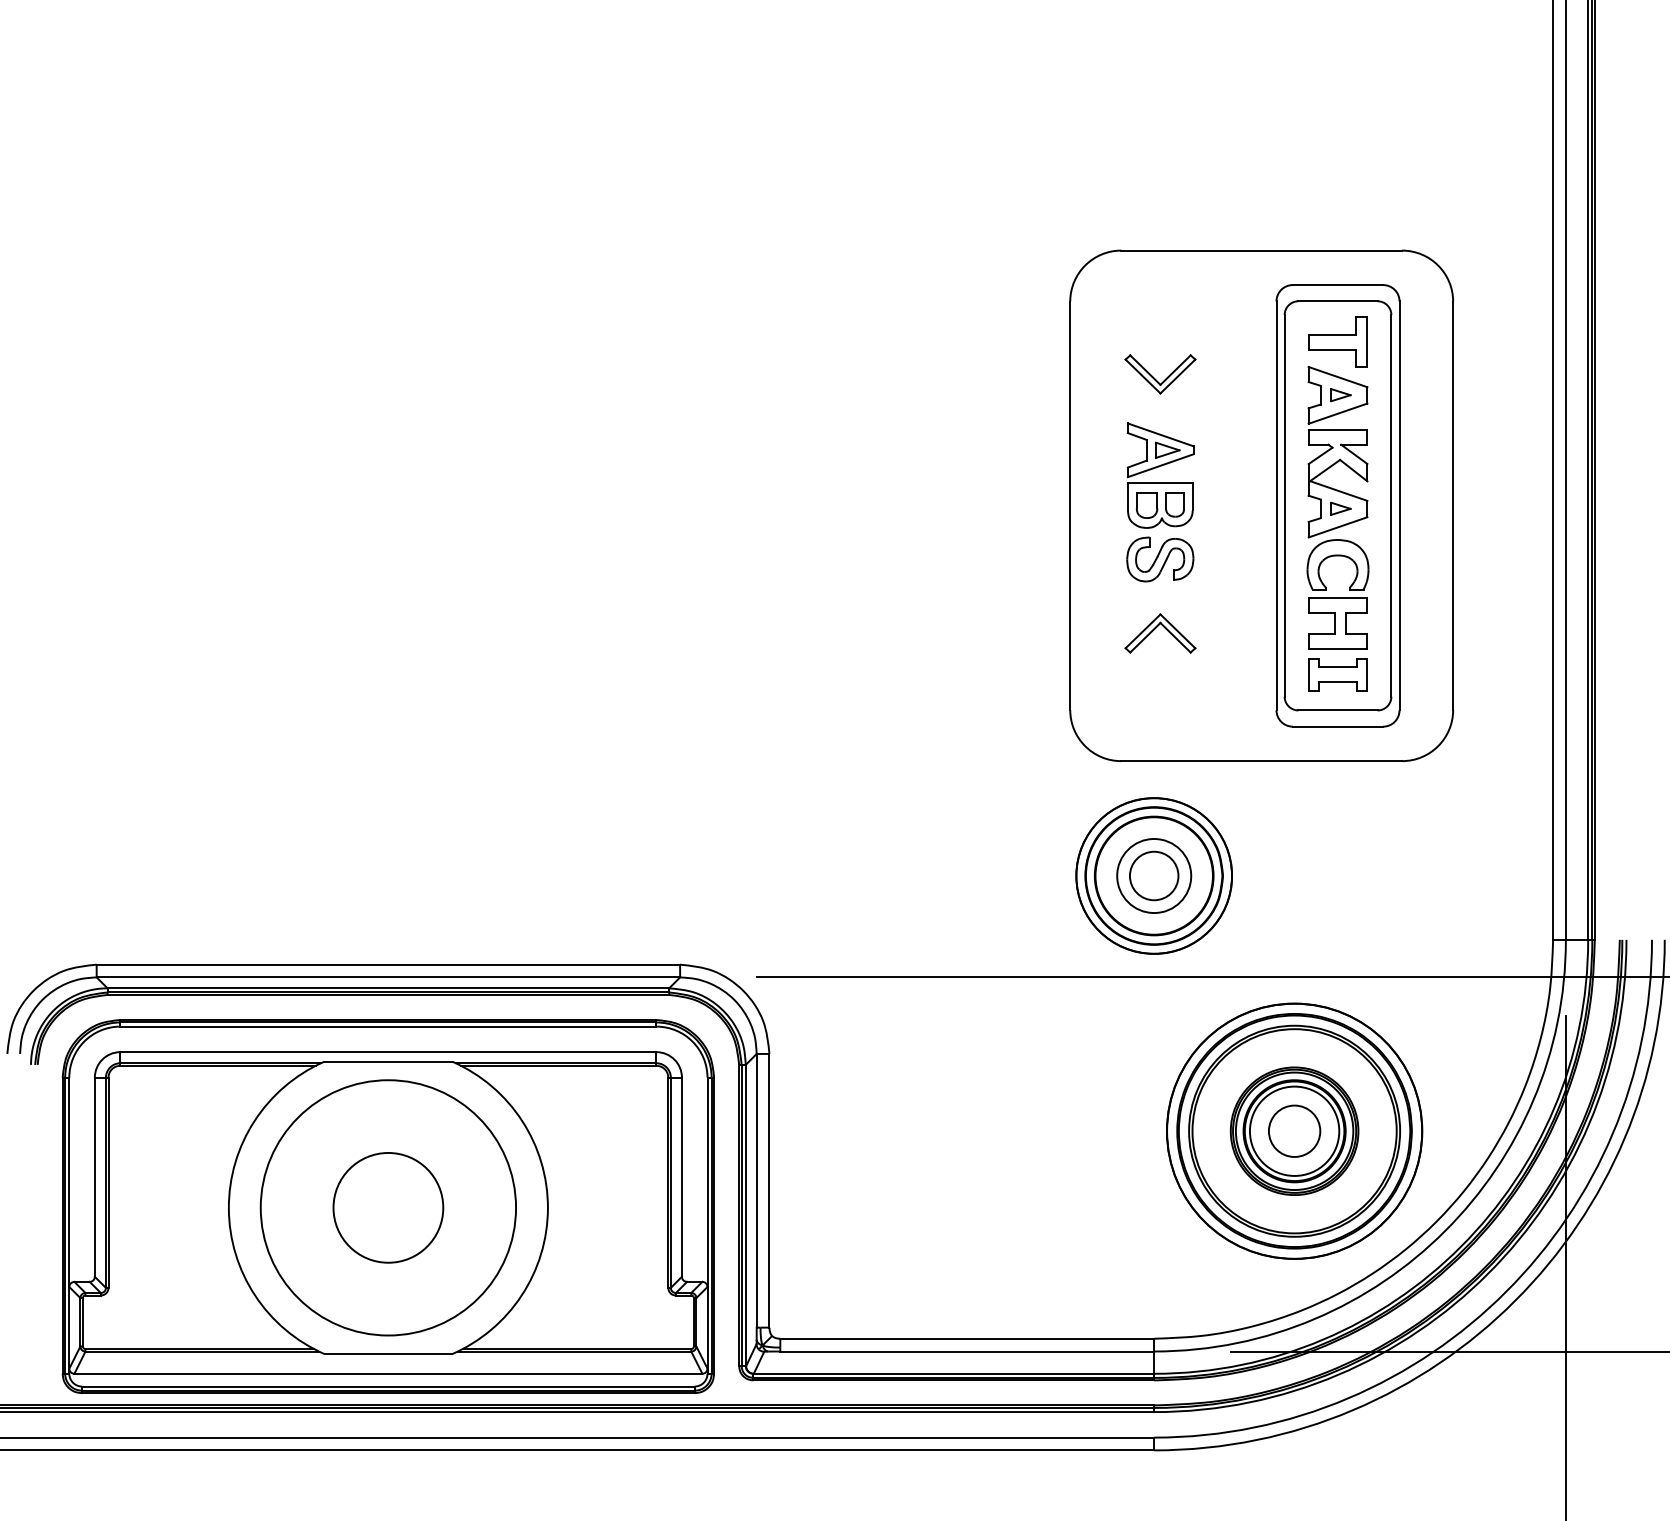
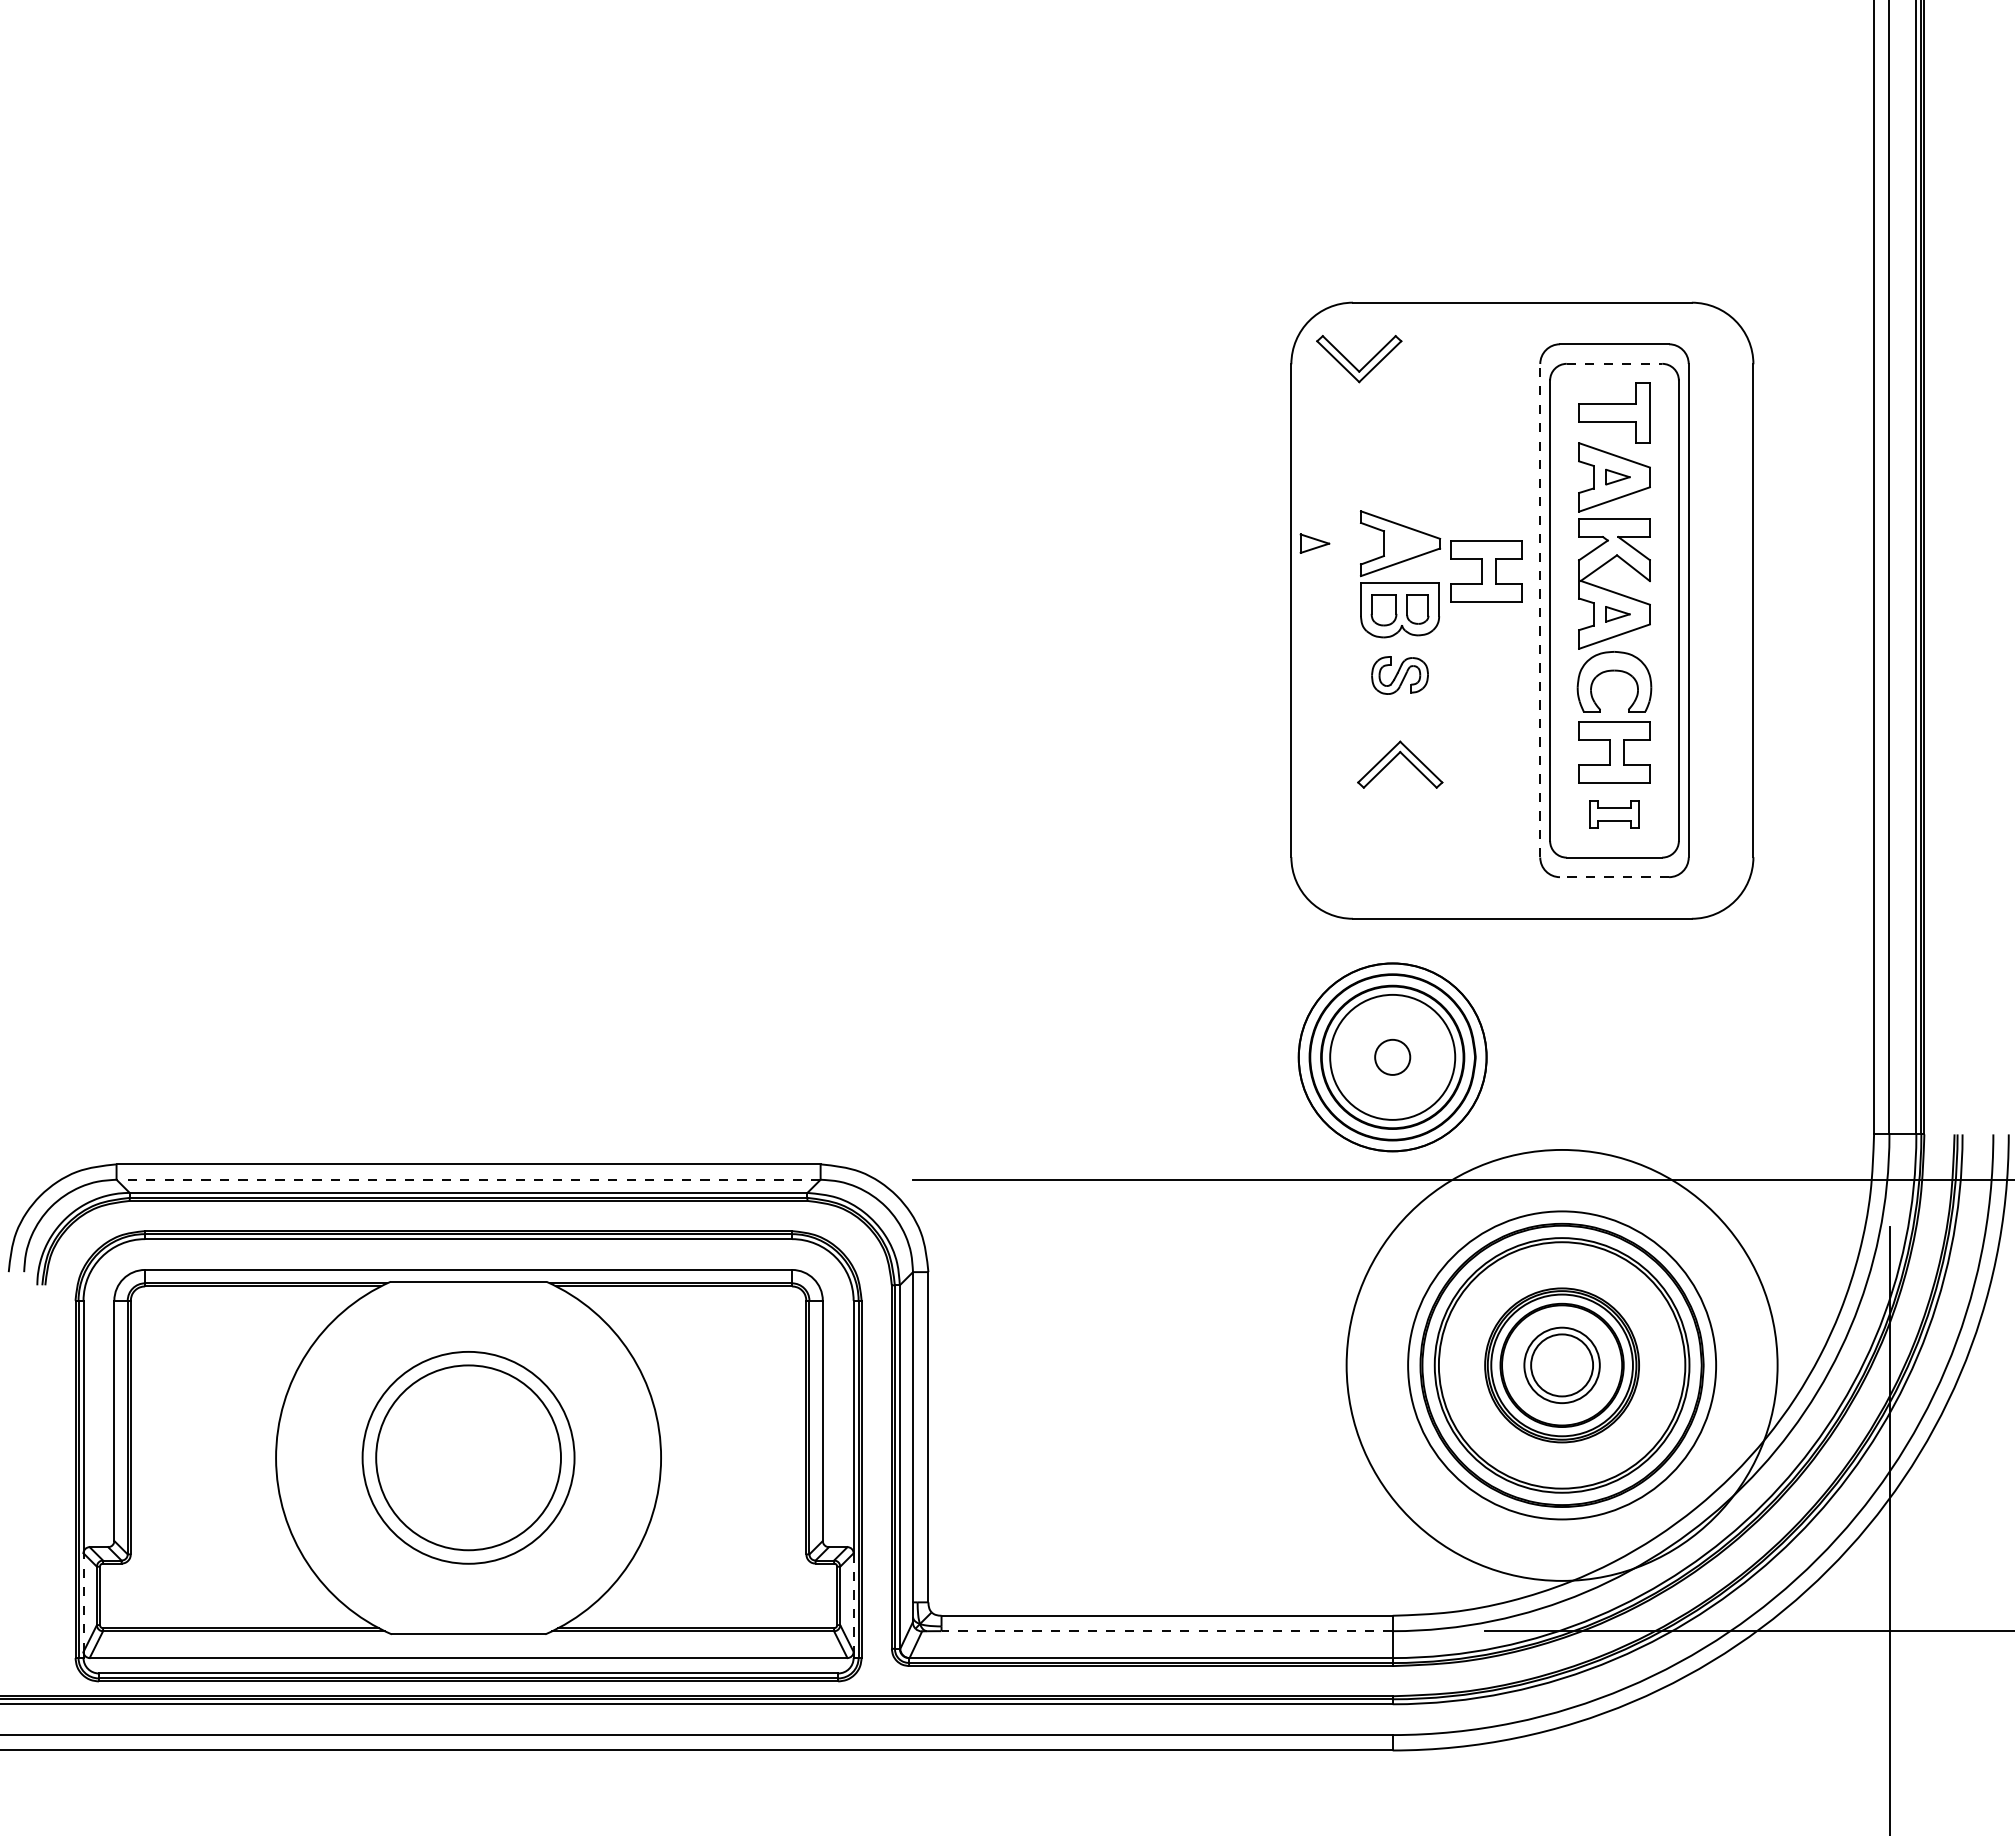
line: (1338, 300) -> (1614, 363), solid -> dashed
part: (1155, 378) -> (1353, 364), moved
part: (1167, 450) -> (1314, 543), moved
part: (1231, 473) -> (1486, 571), added
line: (1276, 505) -> (1540, 610), solid -> dashed
part: (1159, 559) -> (1399, 675), size x0.7
part: (1338, 674) -> (1614, 814), size x0.7
line: (1338, 726) -> (1614, 877), solid -> dashed
circle: (1154, 876) -> (1392, 1057), size x0.6
circle: (1154, 876) -> (1392, 1057), size x1.4
line: (388, 977) -> (468, 1179), solid -> dashed
circle: (1294, 1131) -> (1562, 1365), size x0.7
circle: (1294, 1131) -> (1562, 1365), size x1.4
circle: (388, 1207) -> (468, 1457), size x0.6
circle: (388, 1207) -> (468, 1457), size x1.6
line: (69, 1327) -> (83, 1602), solid -> dashed
line: (707, 1328) -> (853, 1603), solid -> dashed
line: (967, 1351) -> (1167, 1631), solid -> dashed

